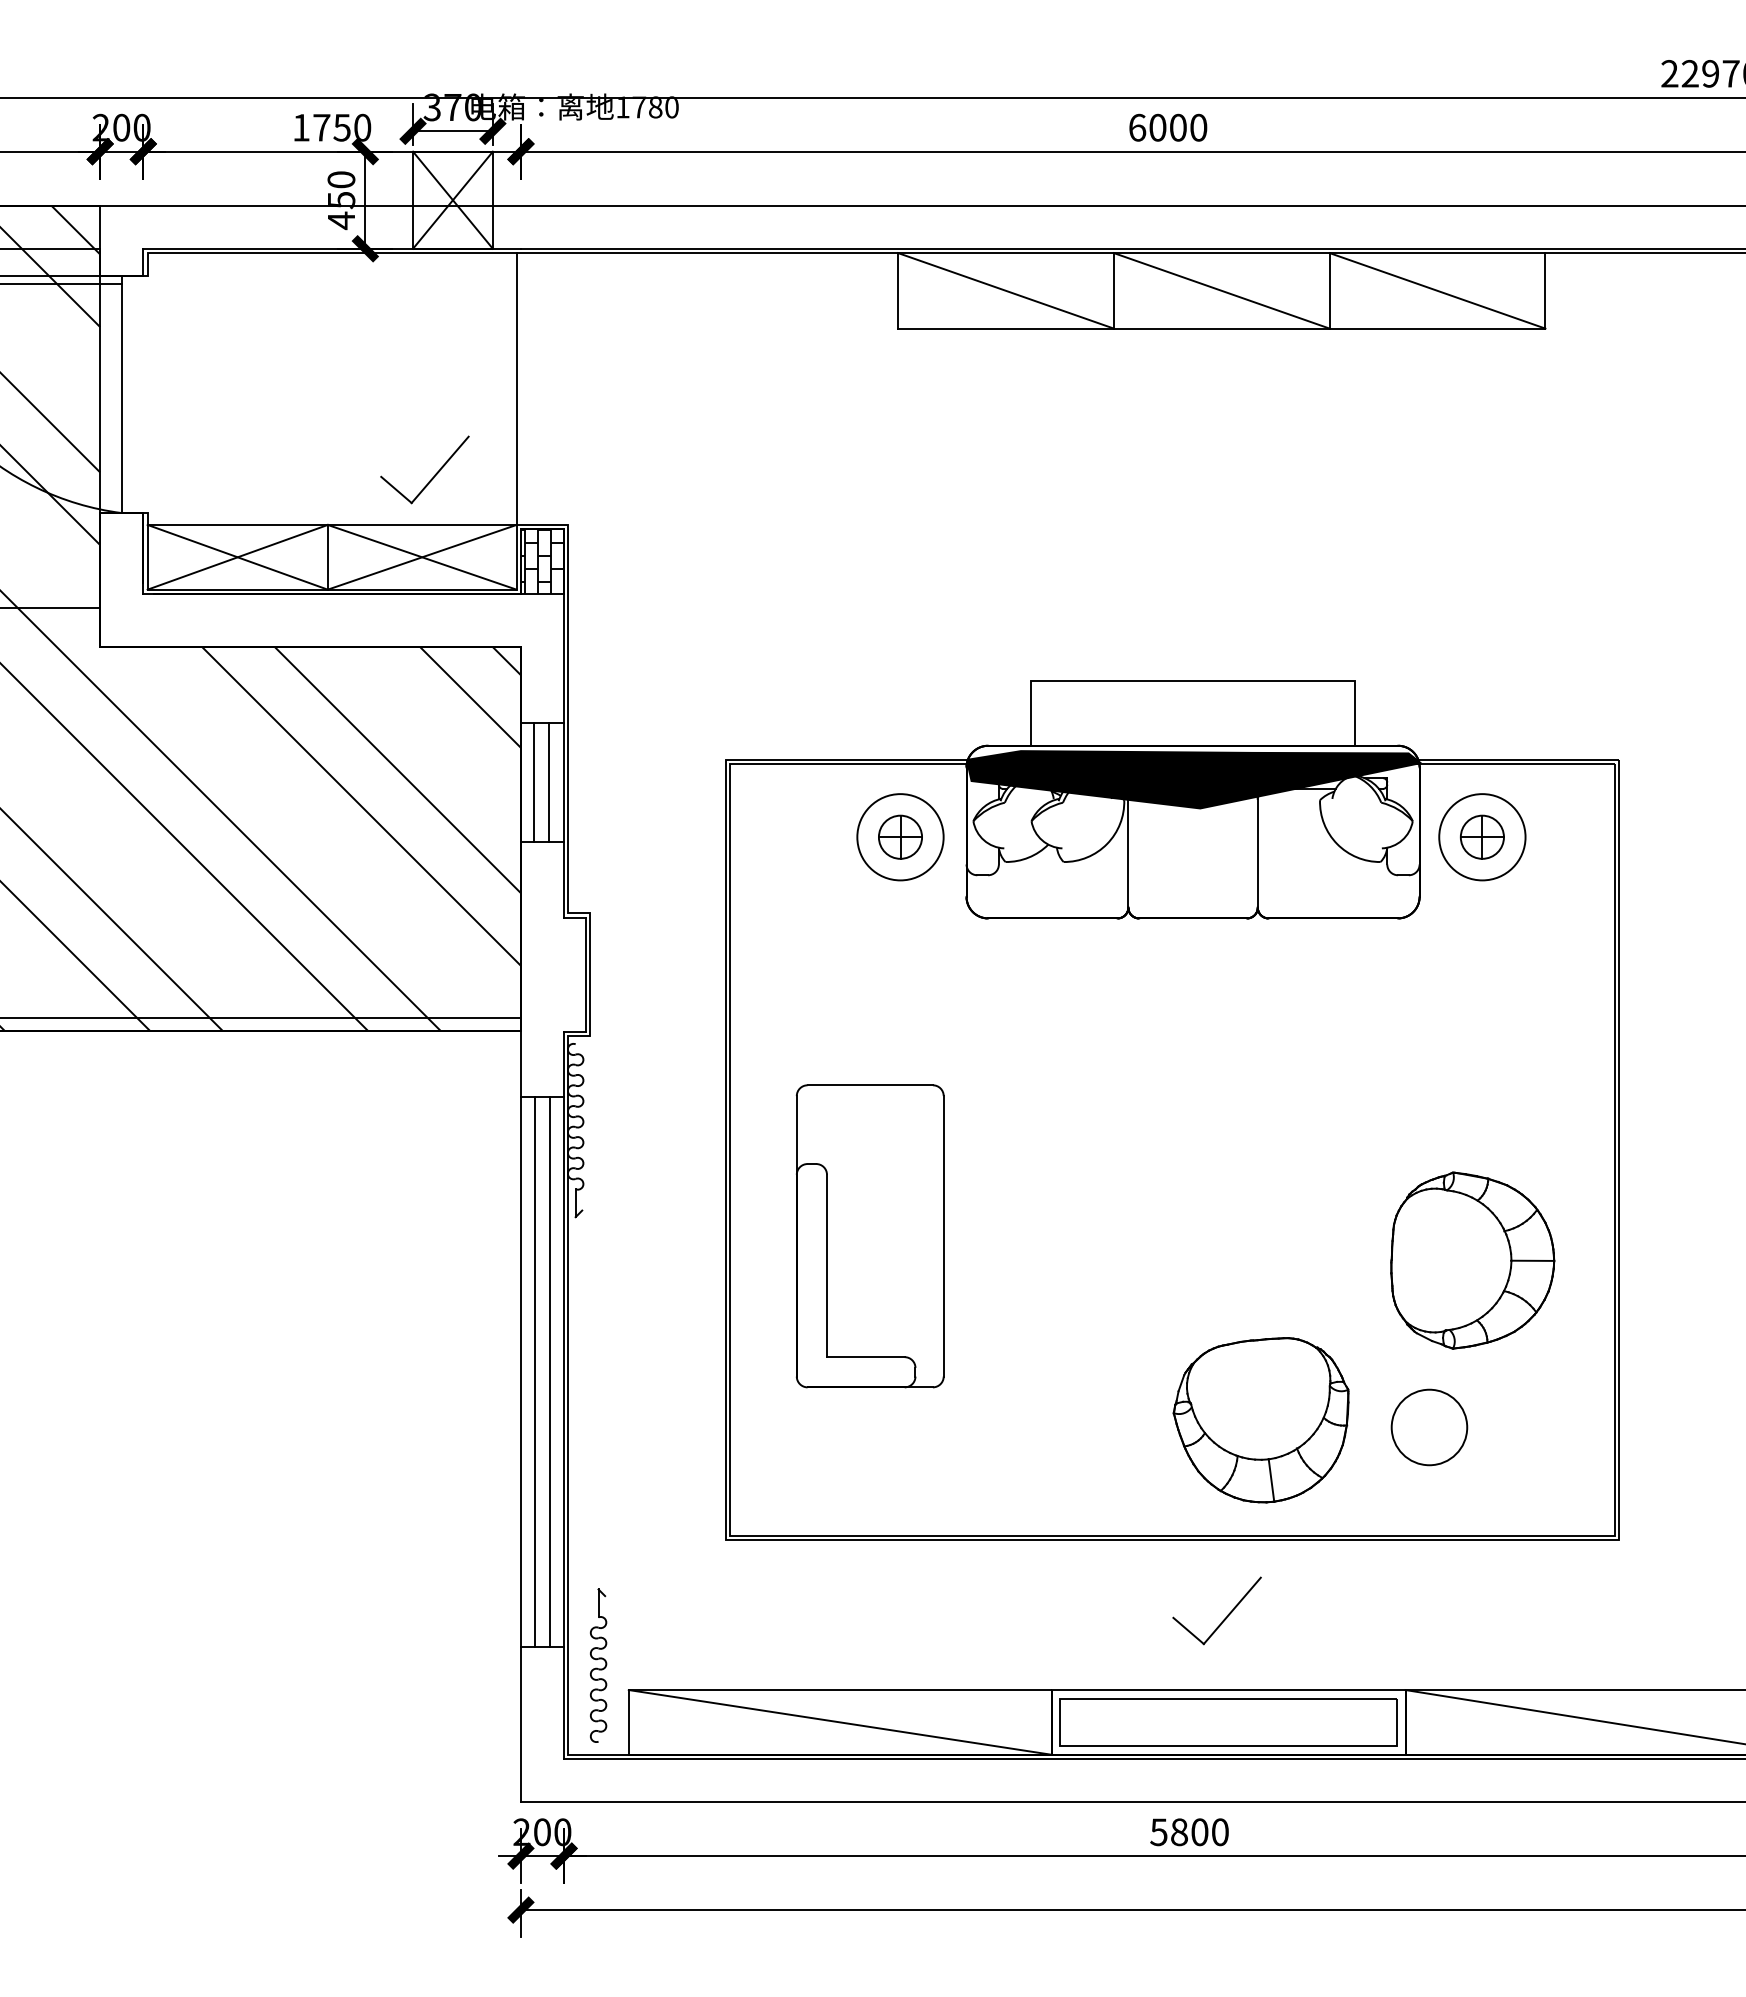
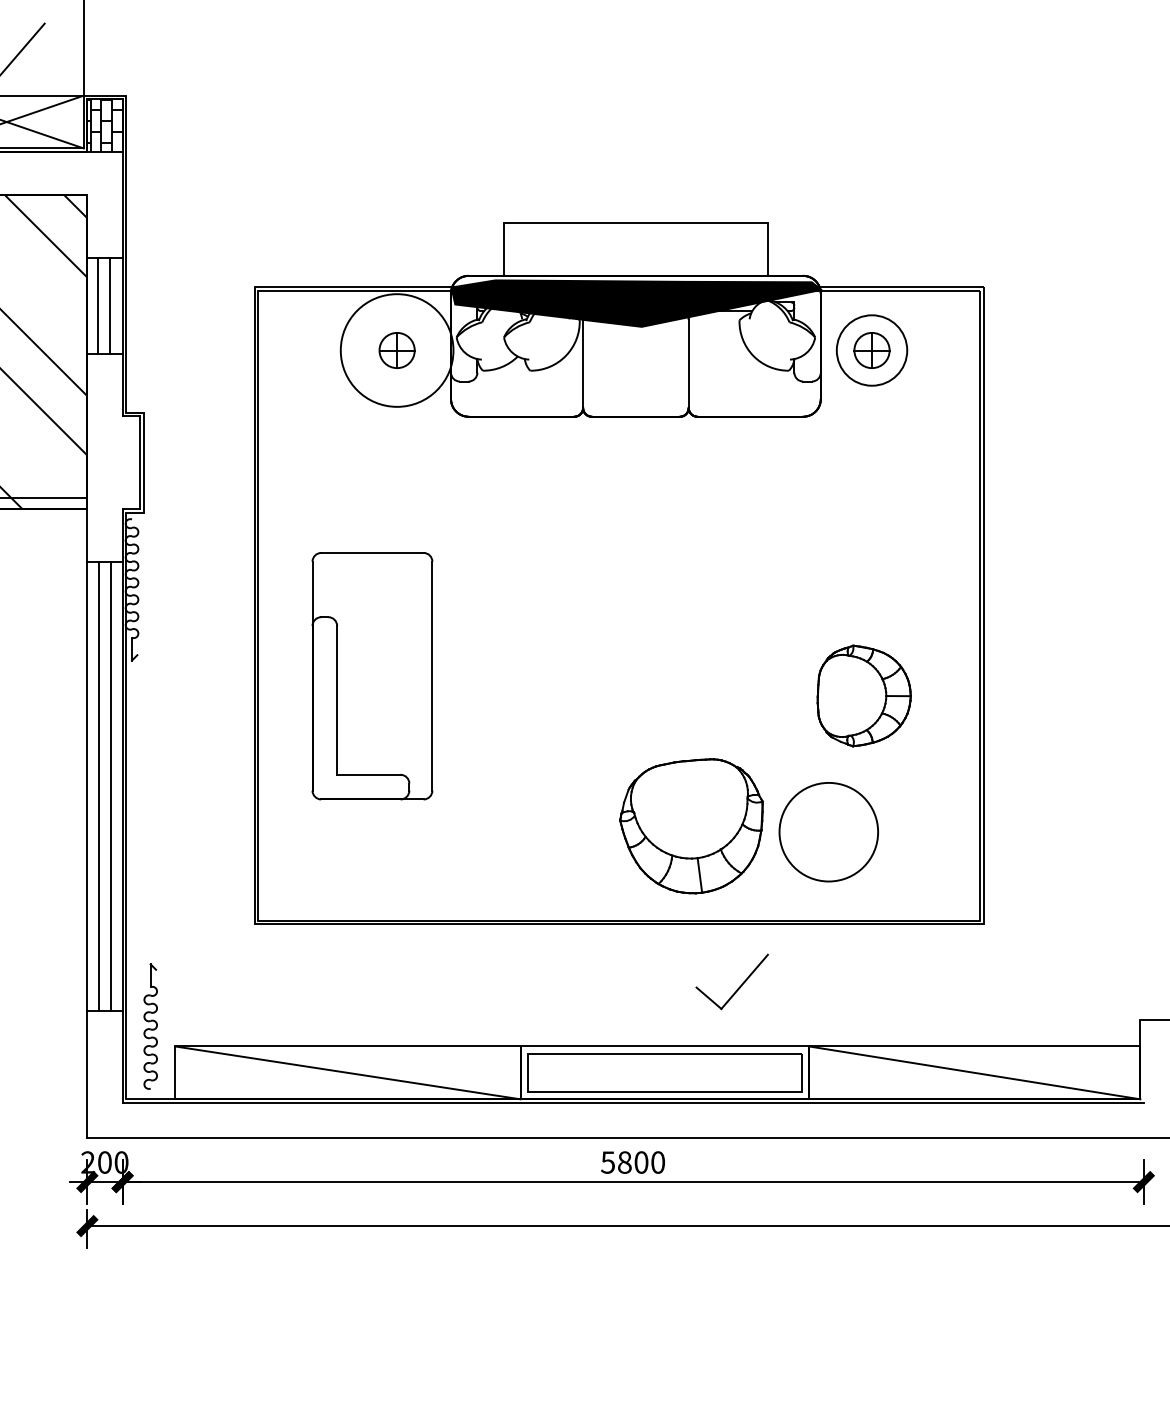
circle: (900, 837) -> (397, 350), size x1.6
part: (1472, 1260) -> (863, 695), size x0.7
circle: (1429, 1427) -> (828, 832), size x1.6
part: (1224, 1618) -> (738, 988), moved

